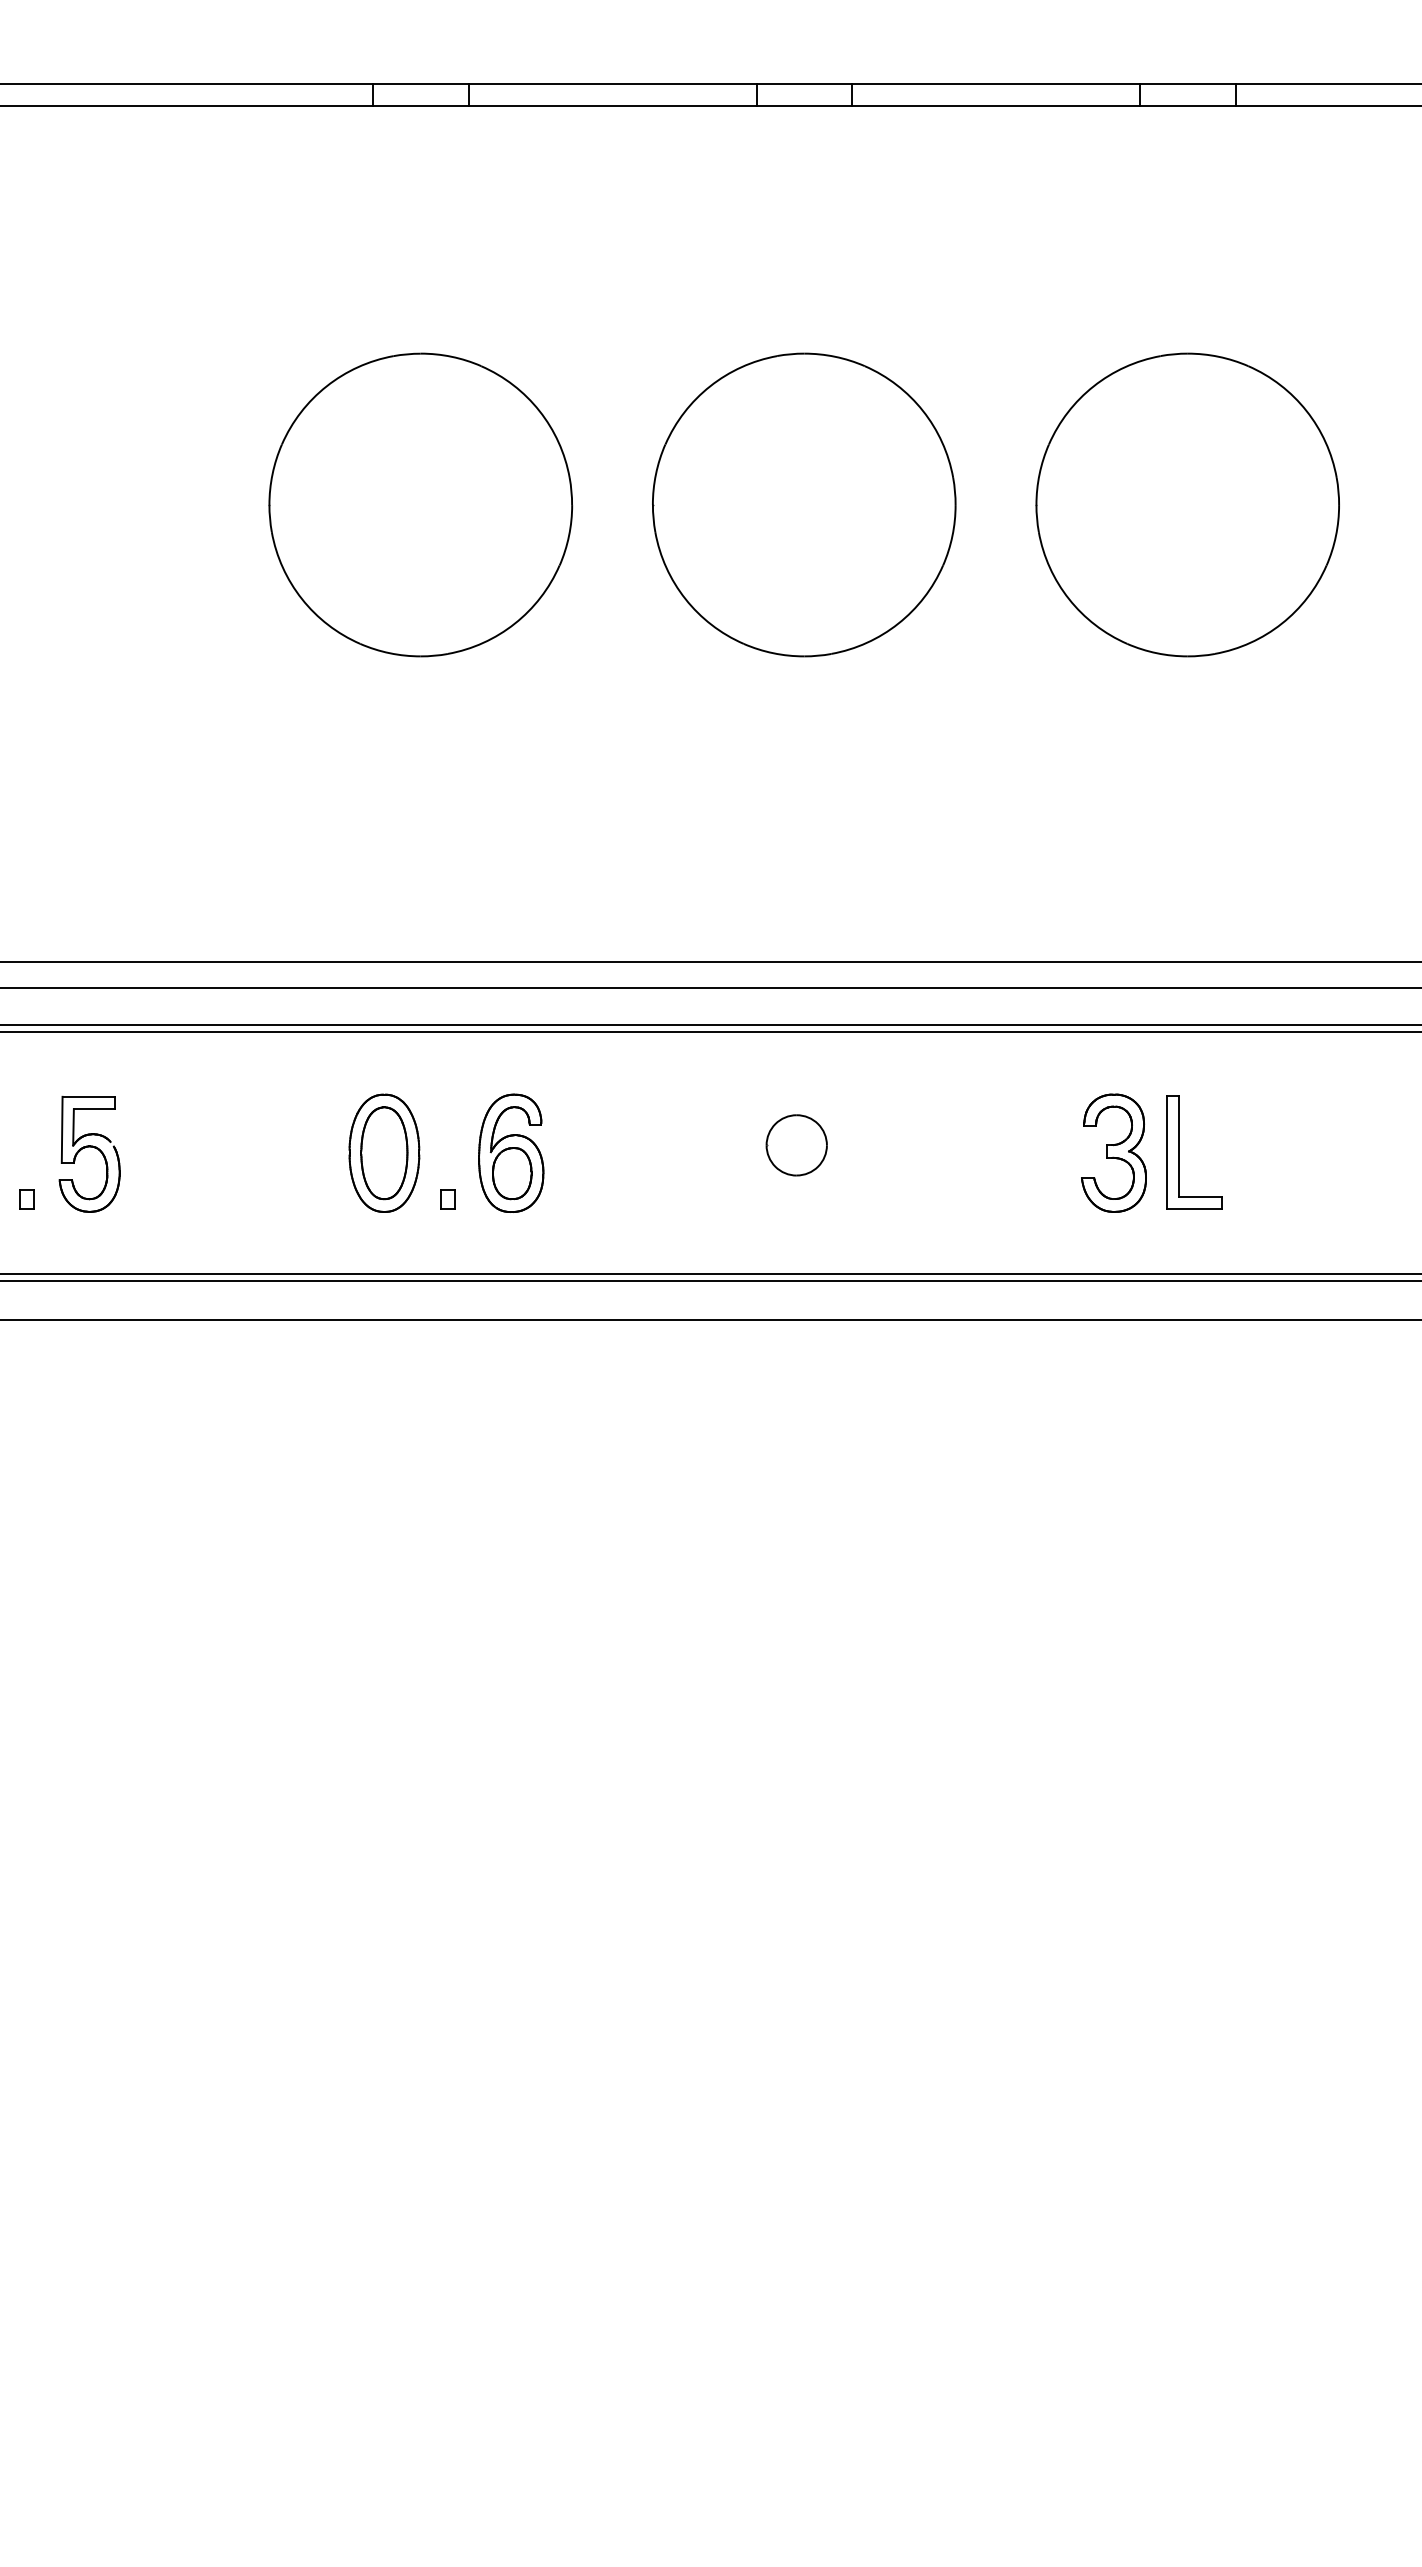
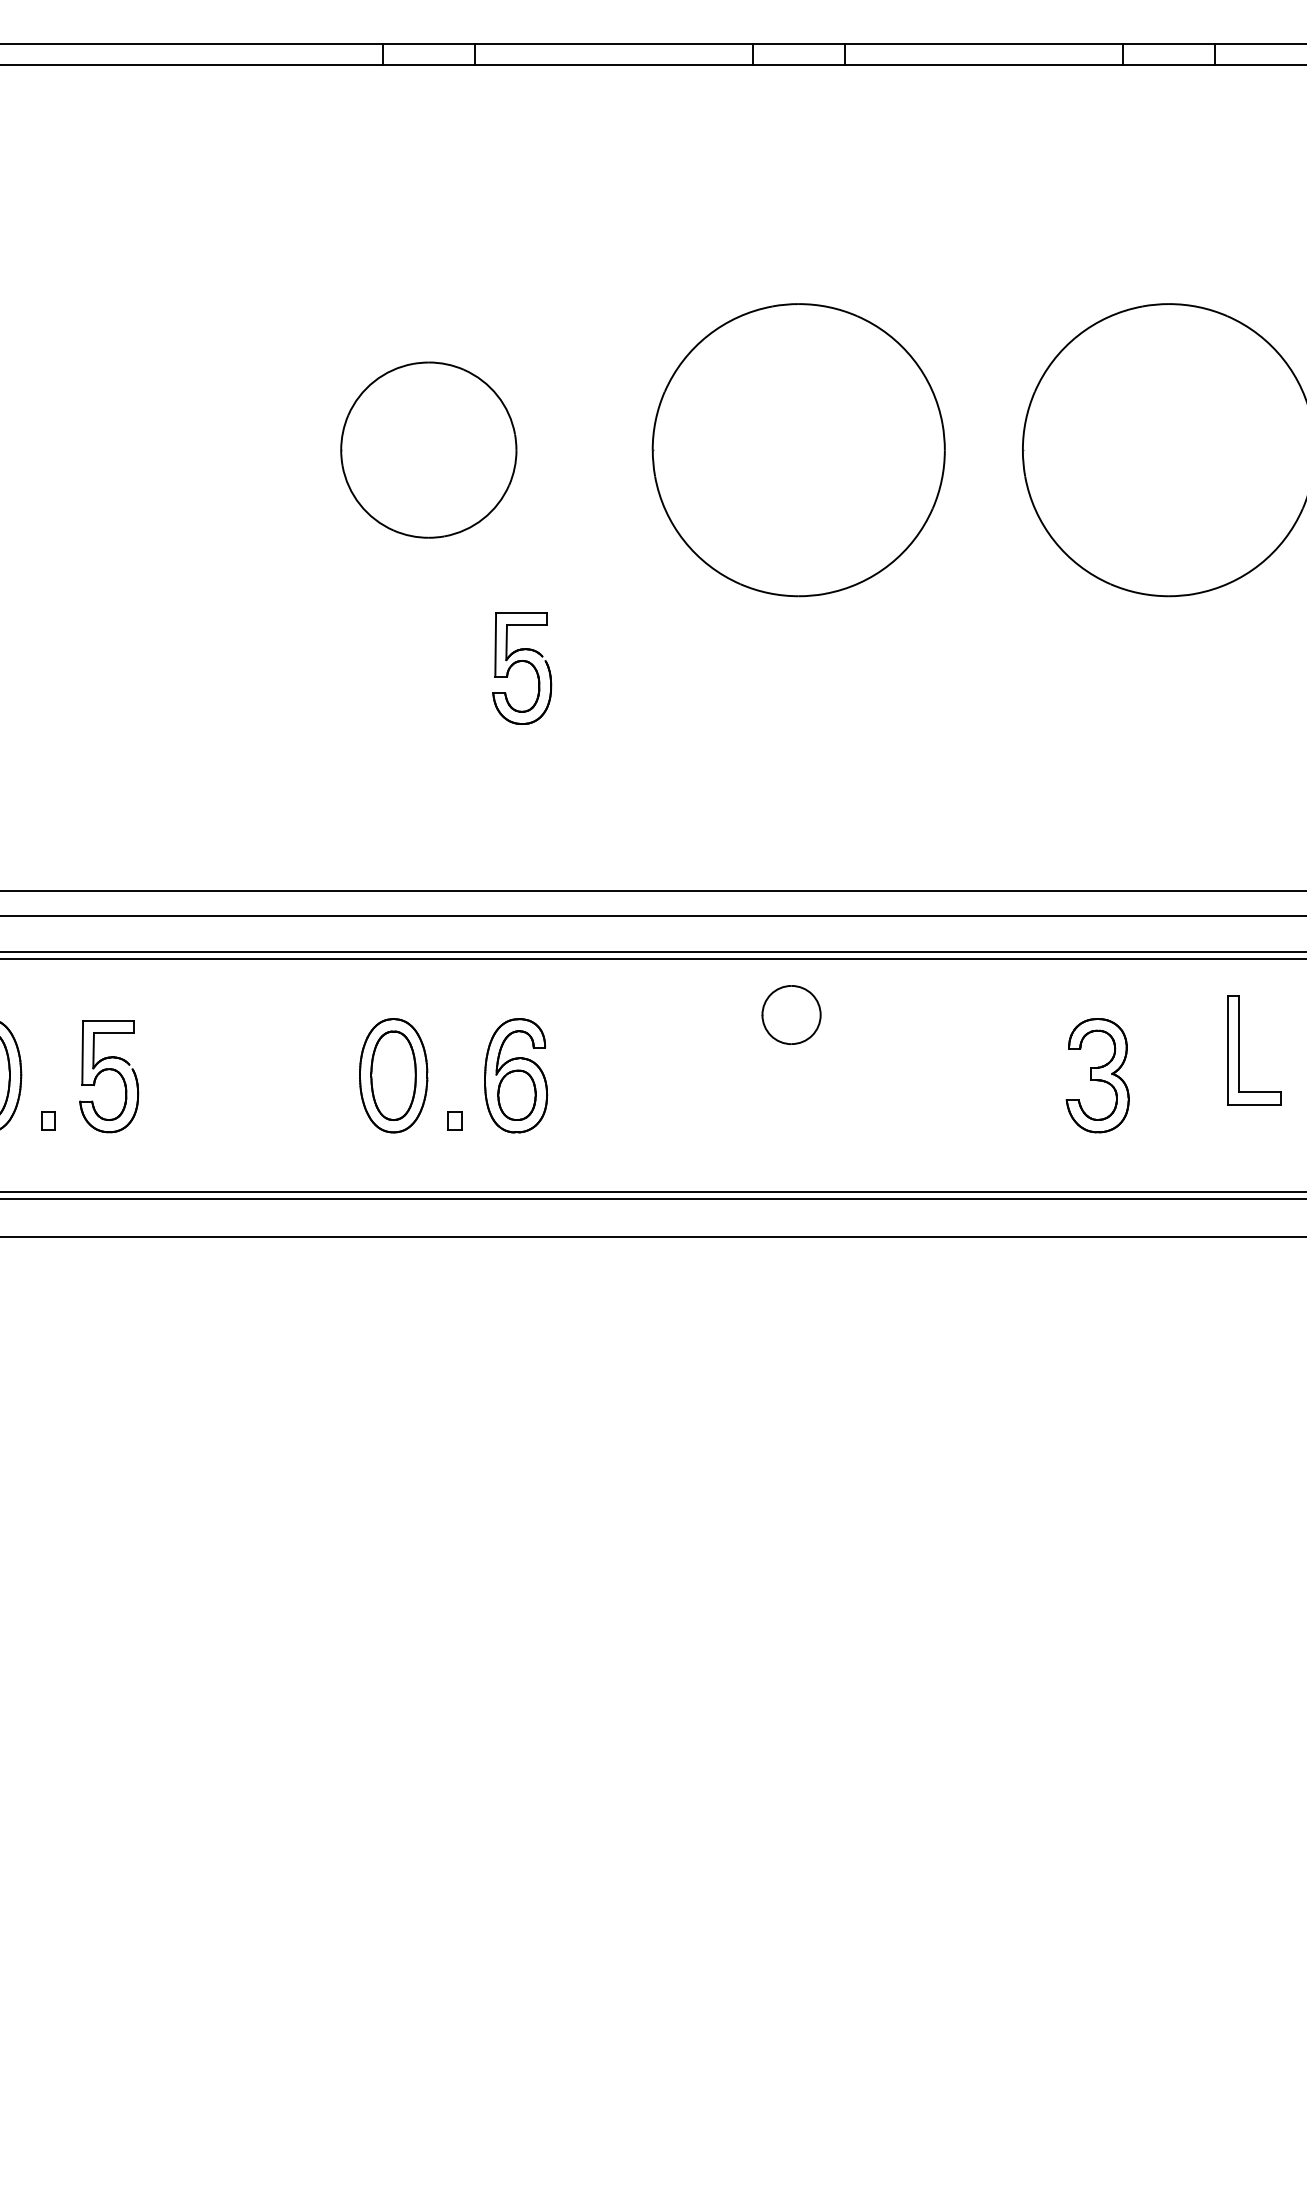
part: (420, 504) -> (428, 449), size x0.6
part: (517, 730) -> (522, 667), added
part: (796, 1145) -> (791, 1015), moved
part: (1179, 1152) -> (1240, 1049), moved

